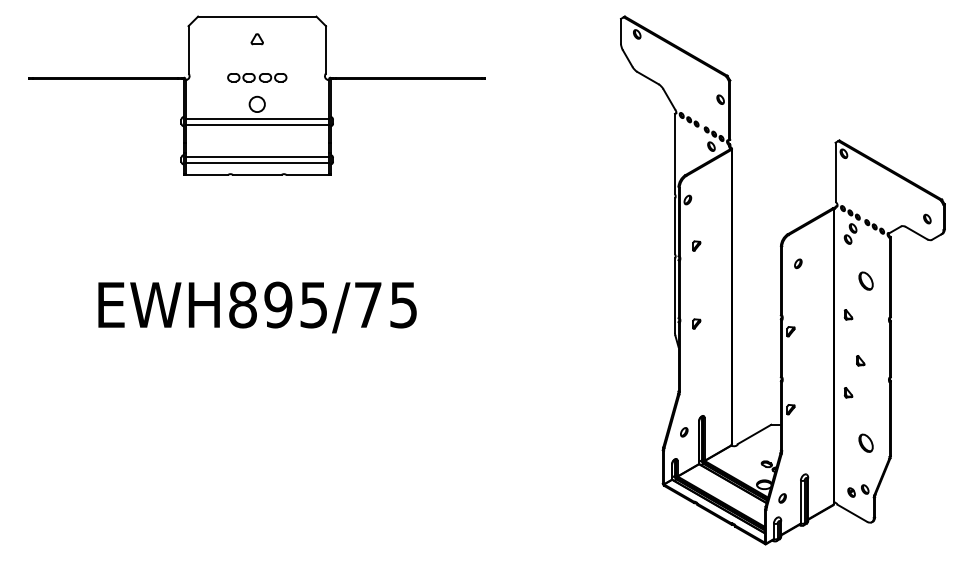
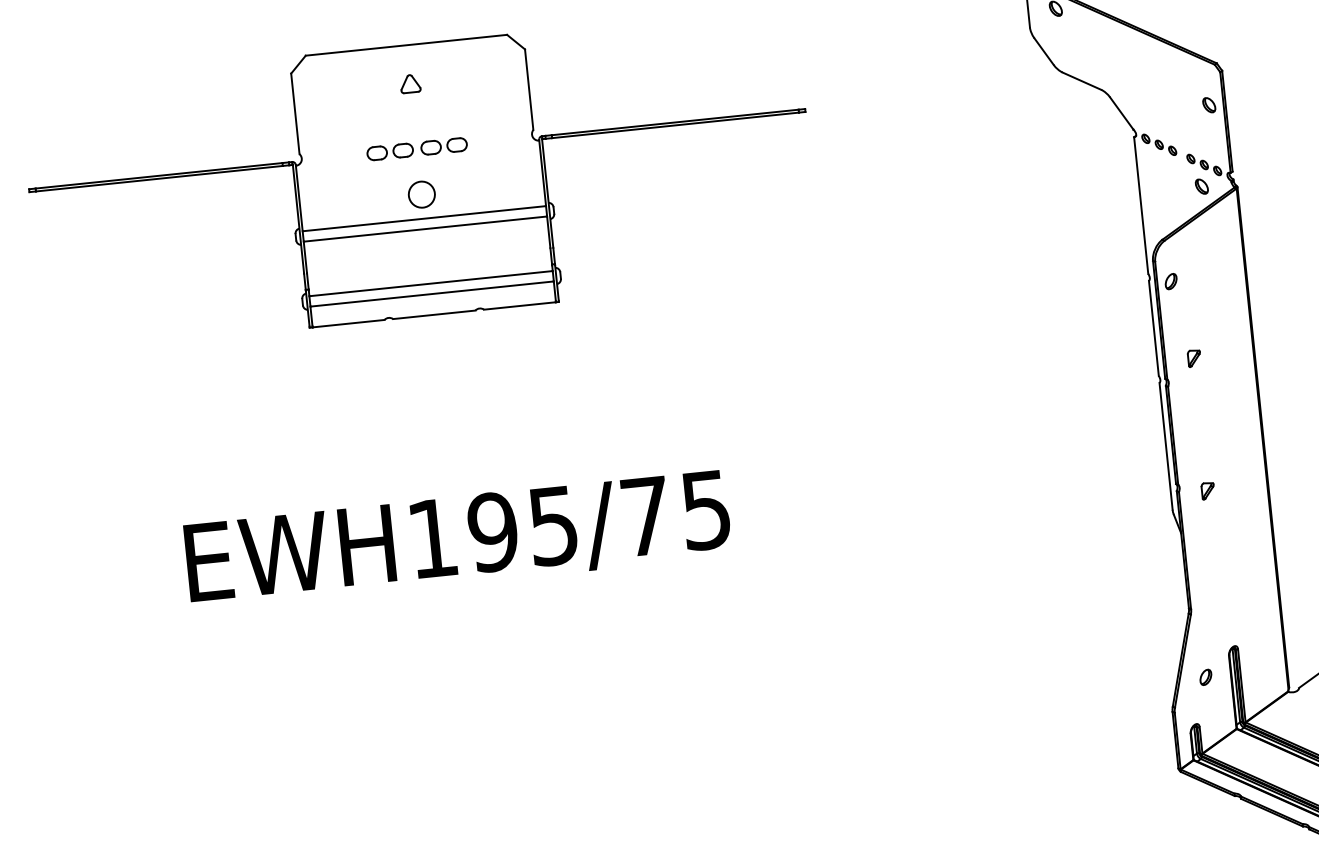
text: (242, 304) -> (431, 537), EWH895/75 -> EWH195/75

